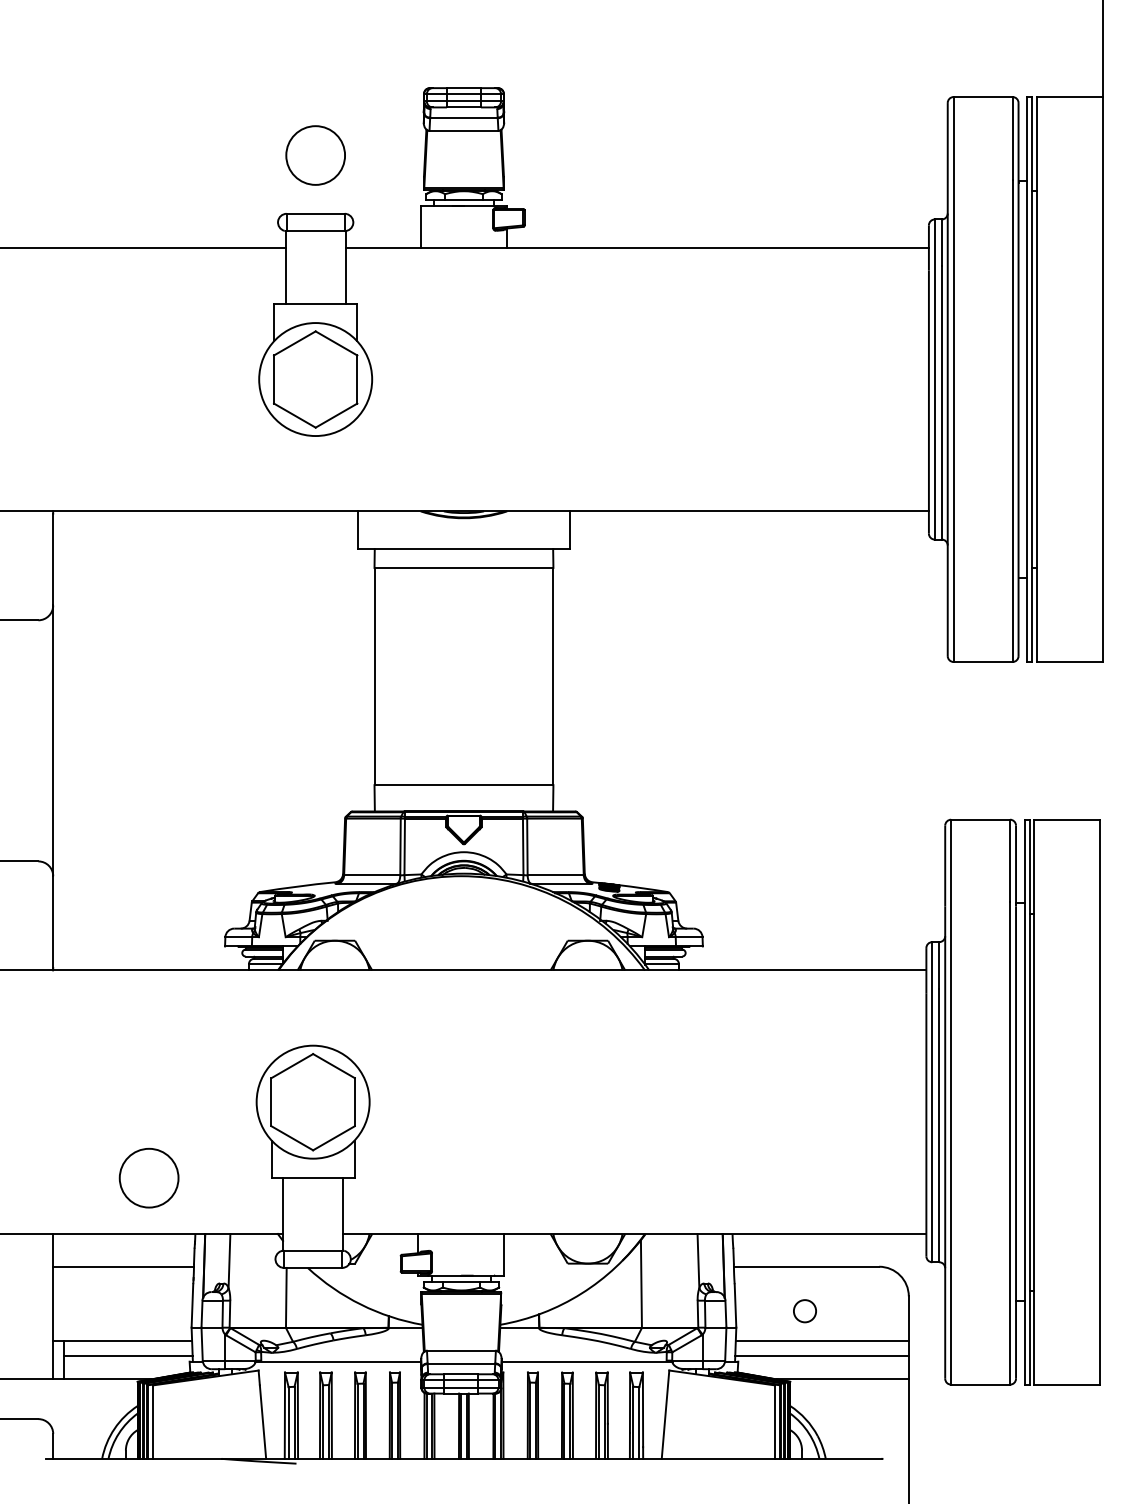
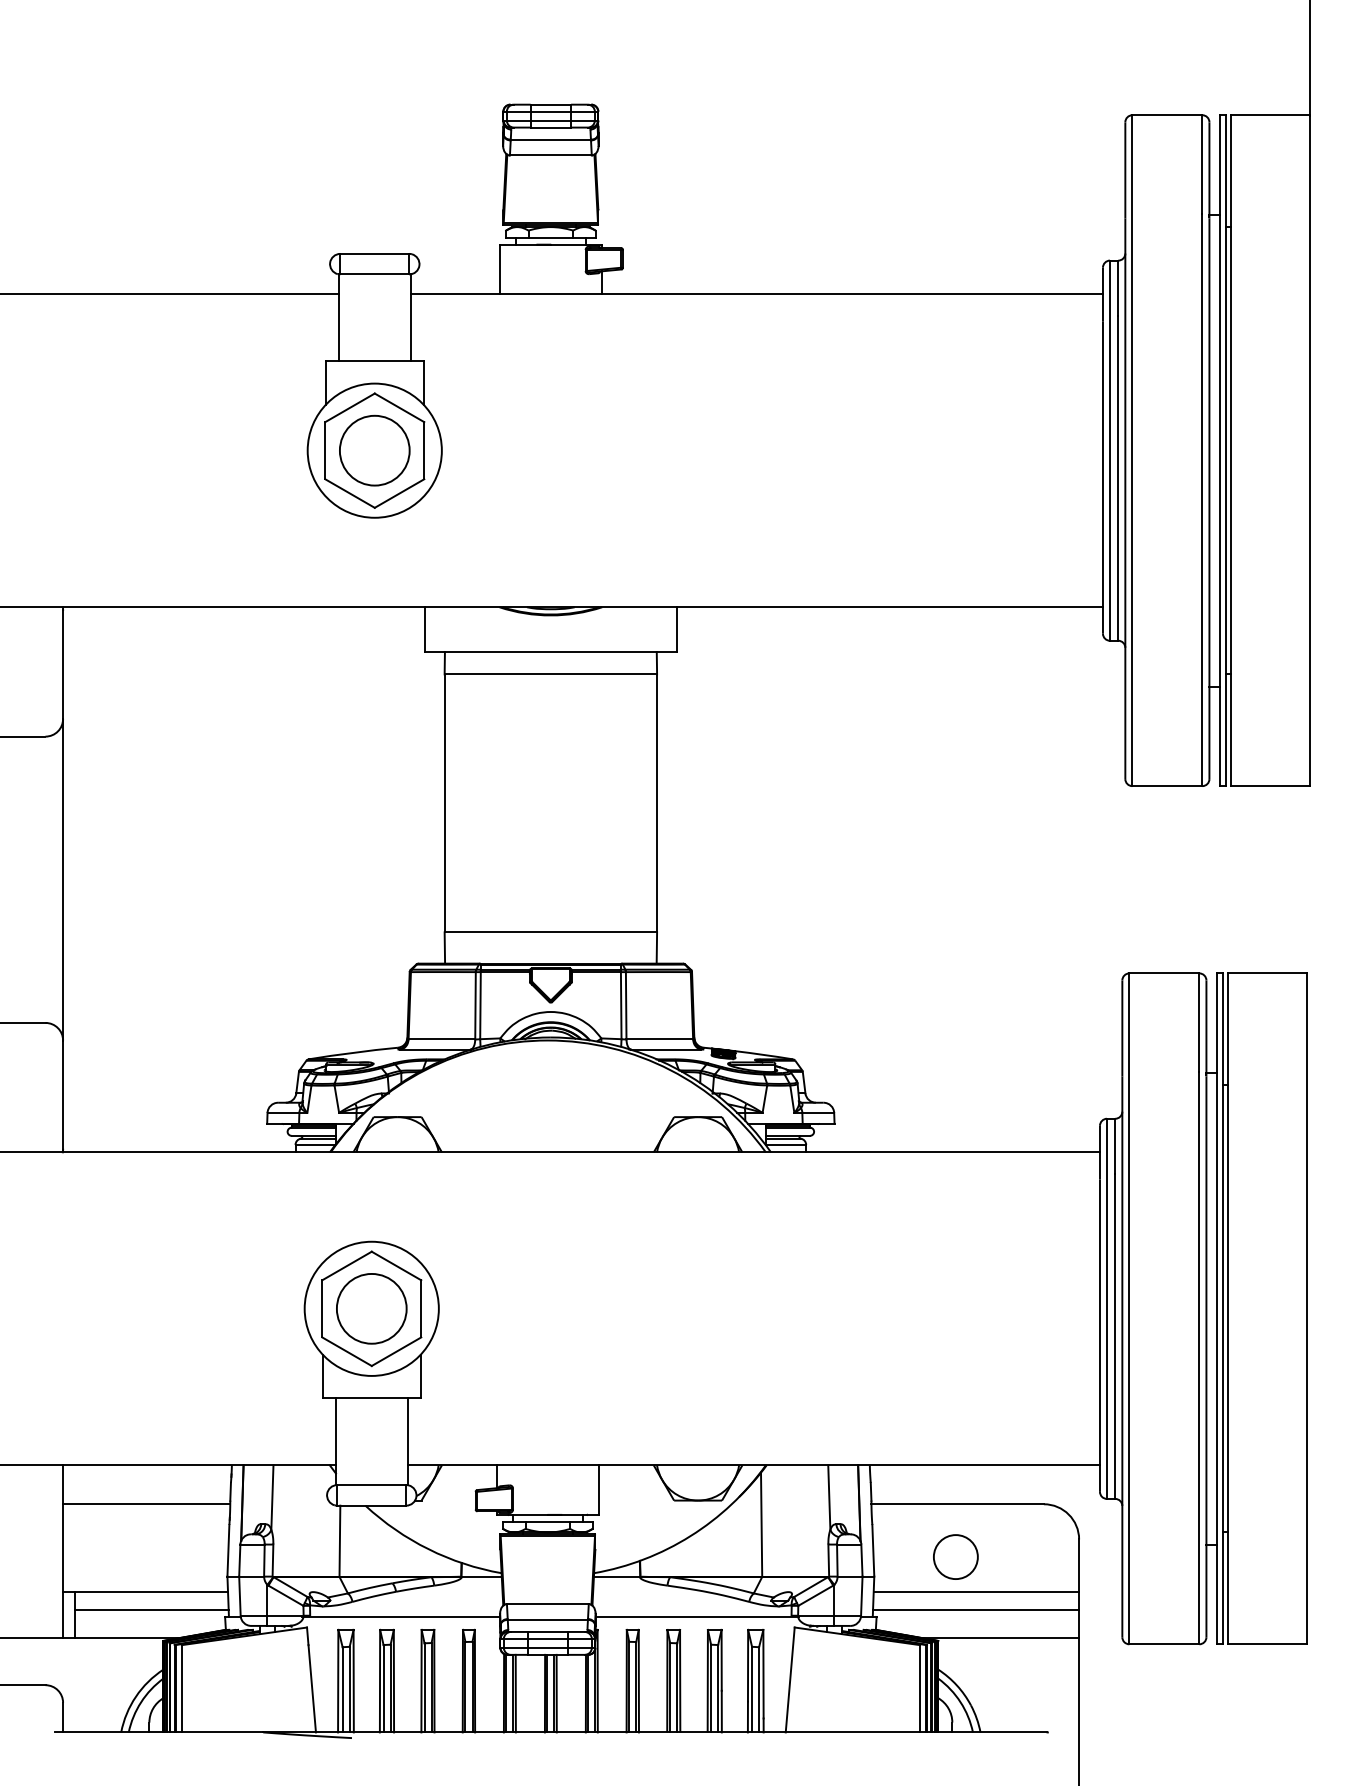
circle: (315, 155) -> (374, 450), moved
circle: (148, 1177) -> (371, 1308), moved
circle: (804, 1310) -> (955, 1556), size x1.67

